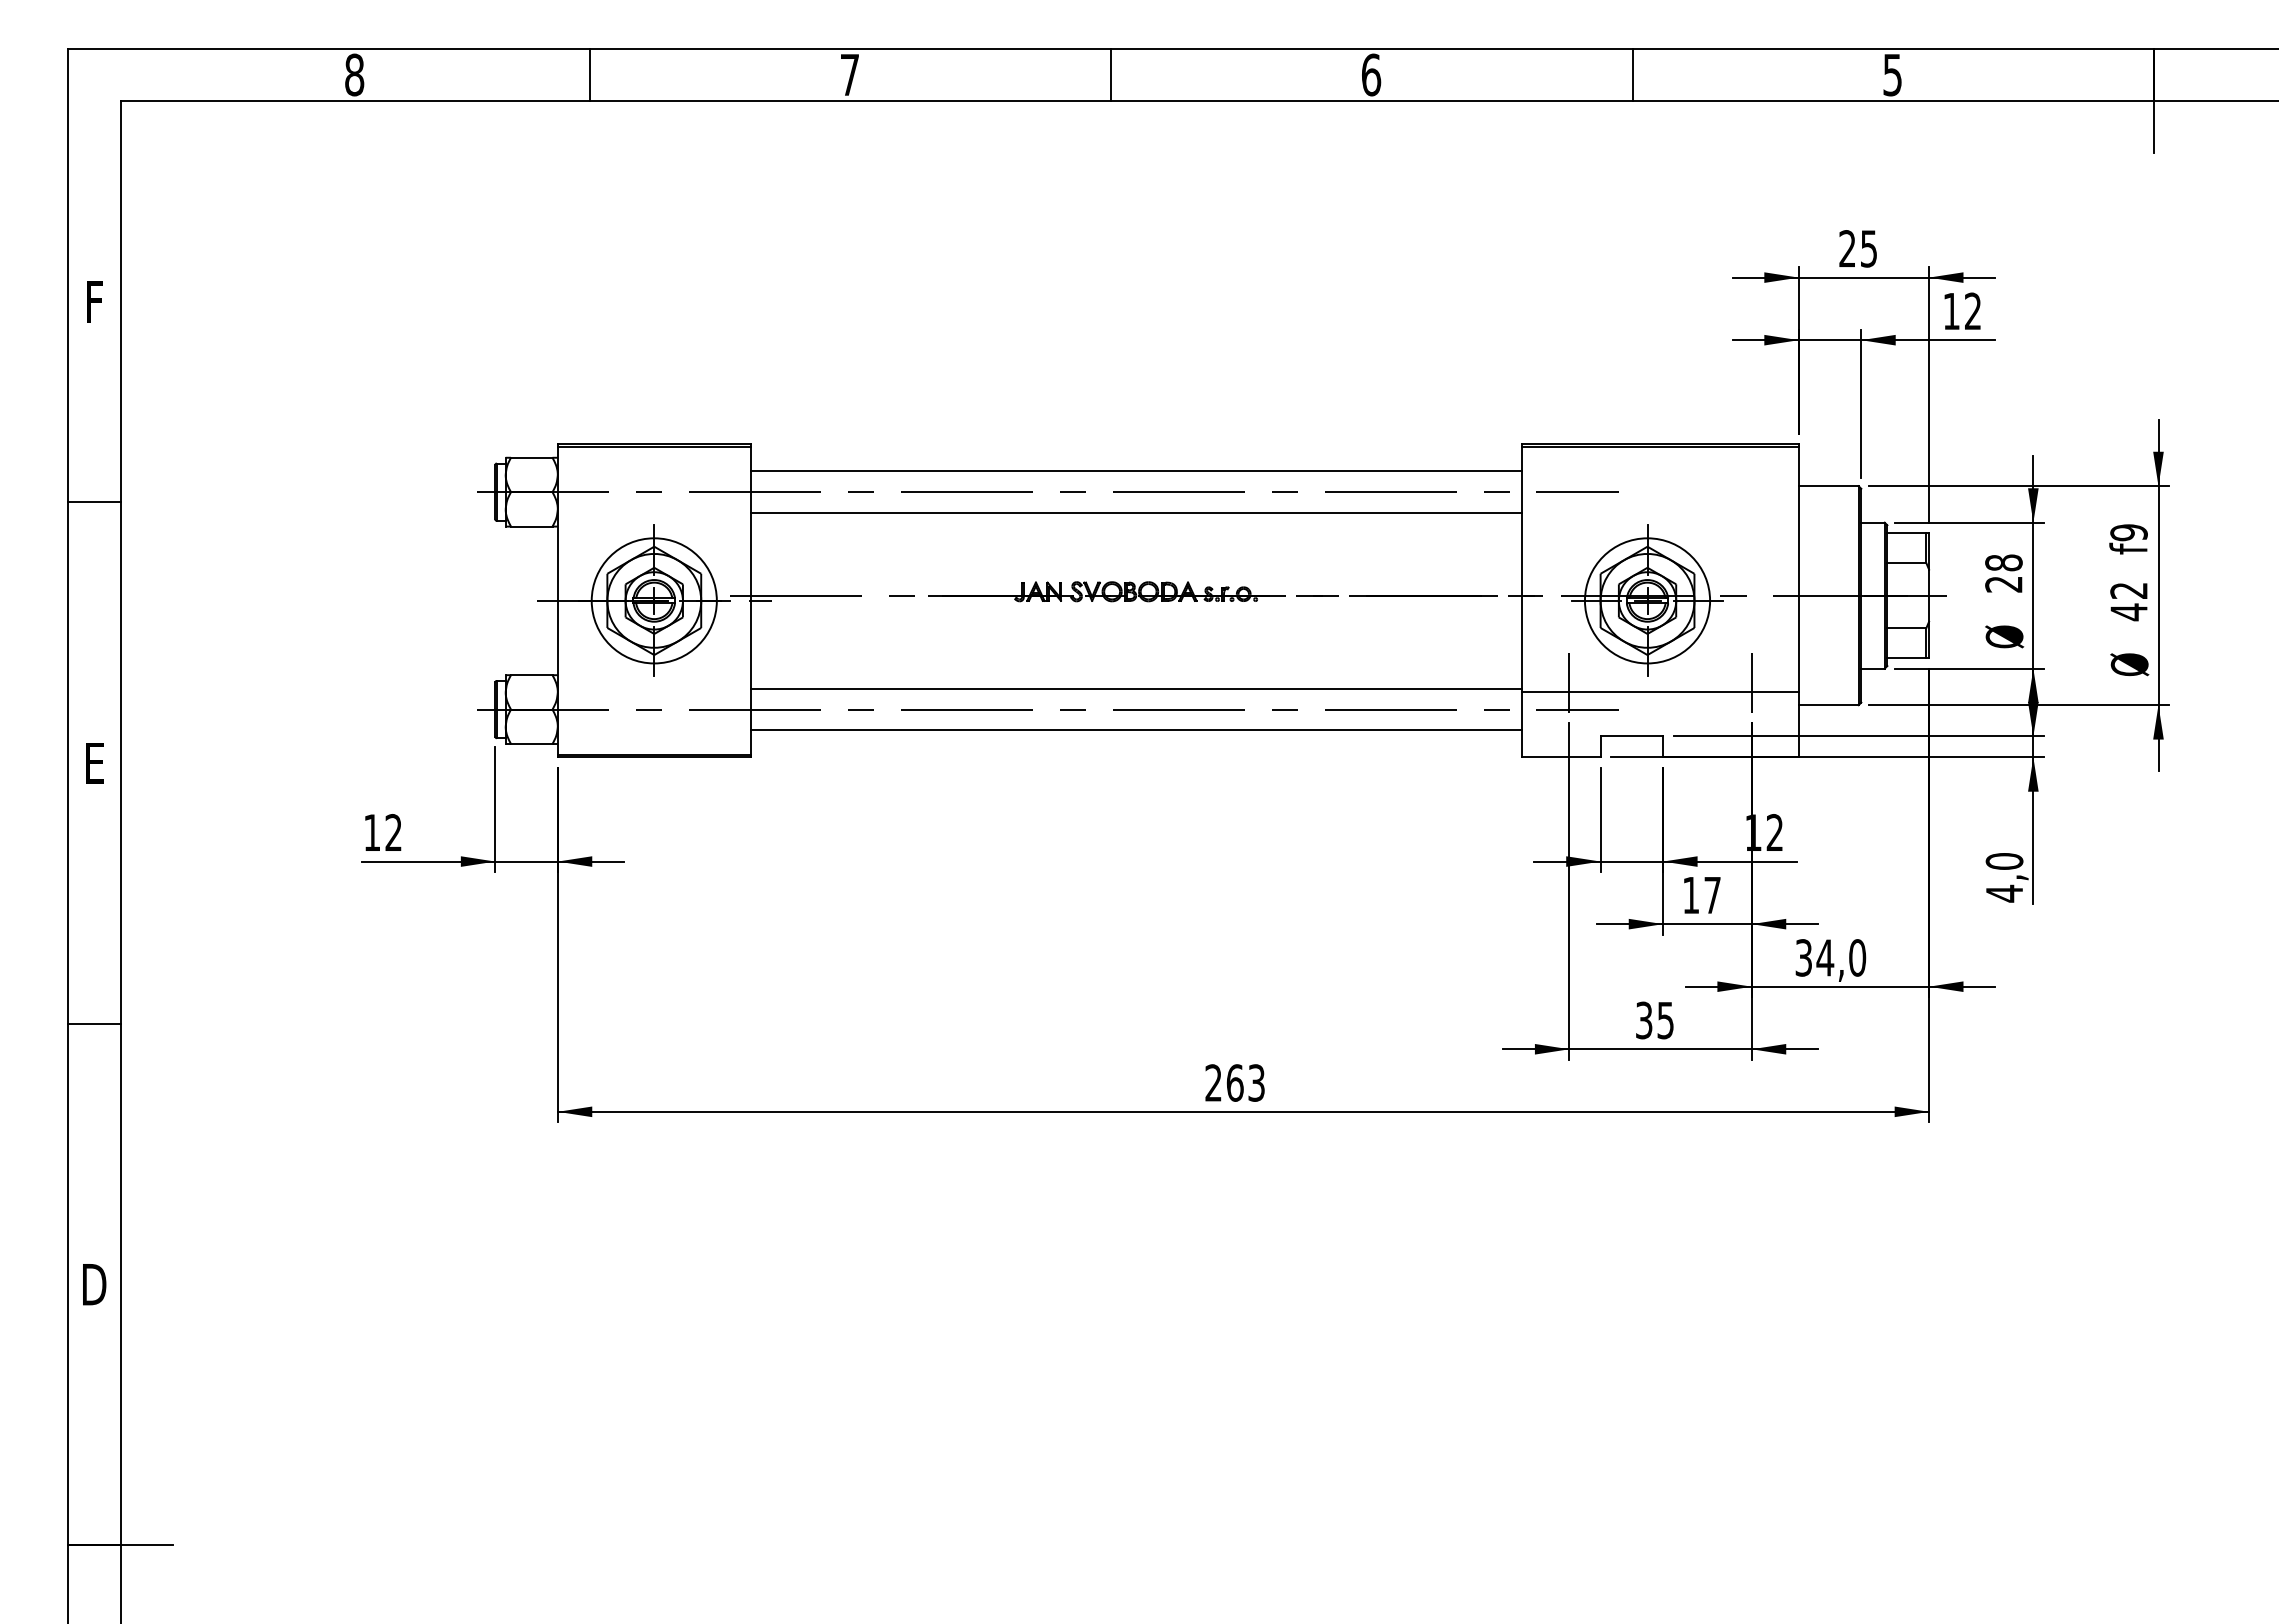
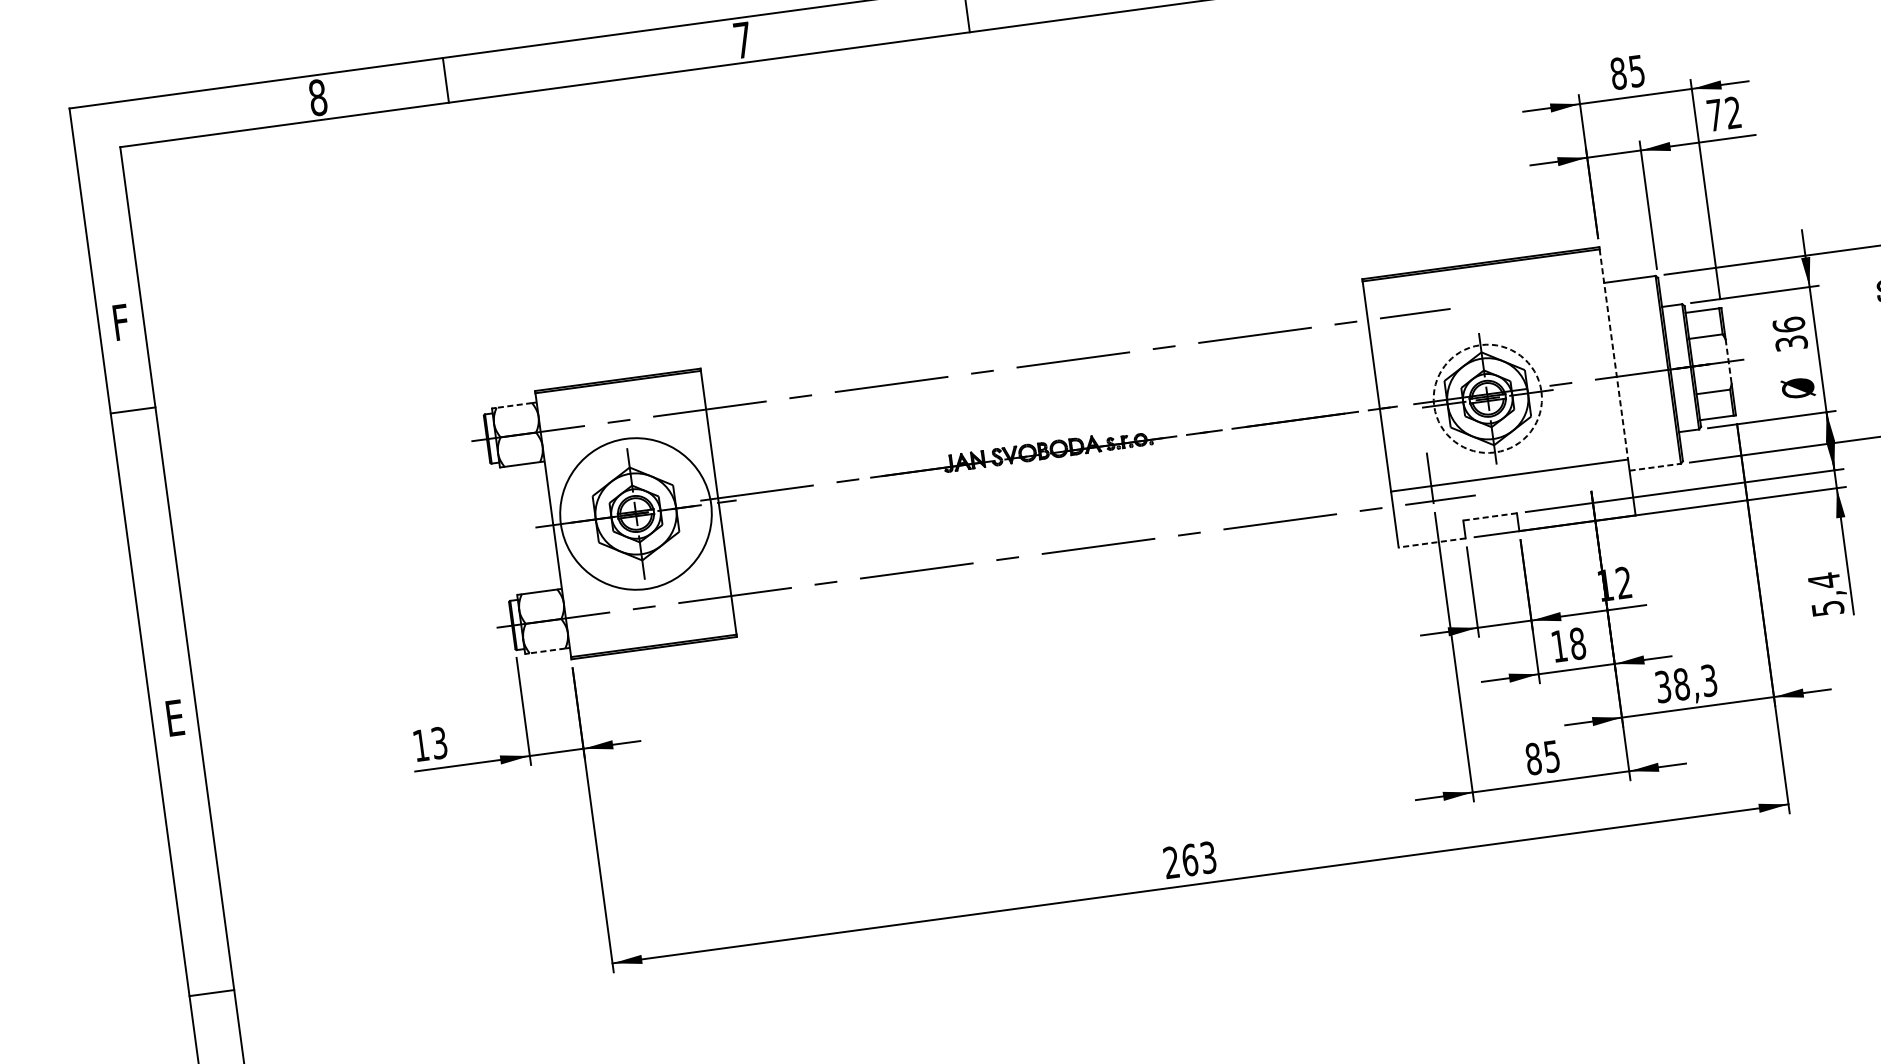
line: (589, 74) -> (445, 80), moved
text: (1847, 248) -> (1618, 73), 25 -> 85
text: (1951, 311) -> (1714, 115), 12 -> 72
line: (531, 457) -> (514, 405), solid -> dashed
line: (1136, 471) -> (1034, 347), removed
line: (94, 502) -> (133, 410), moved
line: (1136, 513) -> (1039, 383), removed
line: (1798, 569) -> (1613, 354), solid -> dashed
text: (2003, 573) -> (1789, 334), 28 -> 36
line: (1929, 596) -> (1729, 362), solid -> dashed
circle: (653, 600) -> (635, 513), size x1.4
circle: (1647, 600) -> (1487, 398), solid -> dashed
line: (1751, 682) -> (1586, 456), removed
line: (1136, 688) -> (1059, 533), removed
line: (1828, 705) -> (1655, 467), solid -> dashed
line: (1136, 730) -> (1064, 569), removed
line: (1631, 736) -> (1489, 516), solid -> dashed
line: (531, 744) -> (547, 651), solid -> dashed
line: (1561, 757) -> (1432, 543), solid -> dashed
text: (393, 832) -> (439, 742), 12 -> 13
text: (2004, 877) -> (1826, 594), 4,0 -> 5,4
text: (1712, 895) -> (1577, 643), 17 -> 18
text: (1841, 957) -> (1695, 682), 34,0 -> 38,3
text: (1643, 1020) -> (1533, 759), 35 -> 85
line: (94, 1023) -> (211, 992), moved

